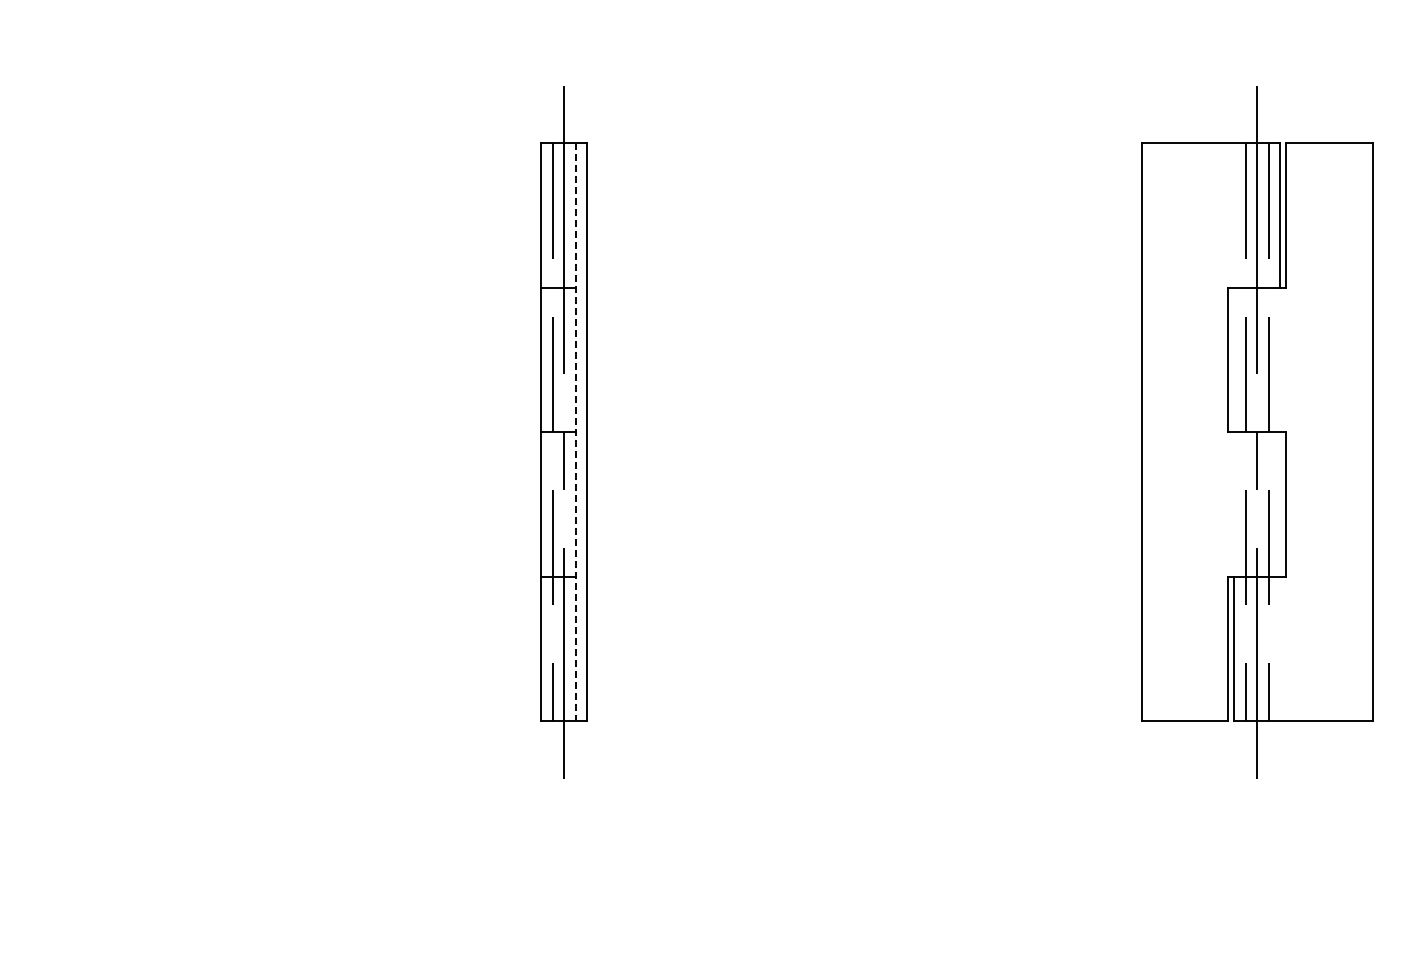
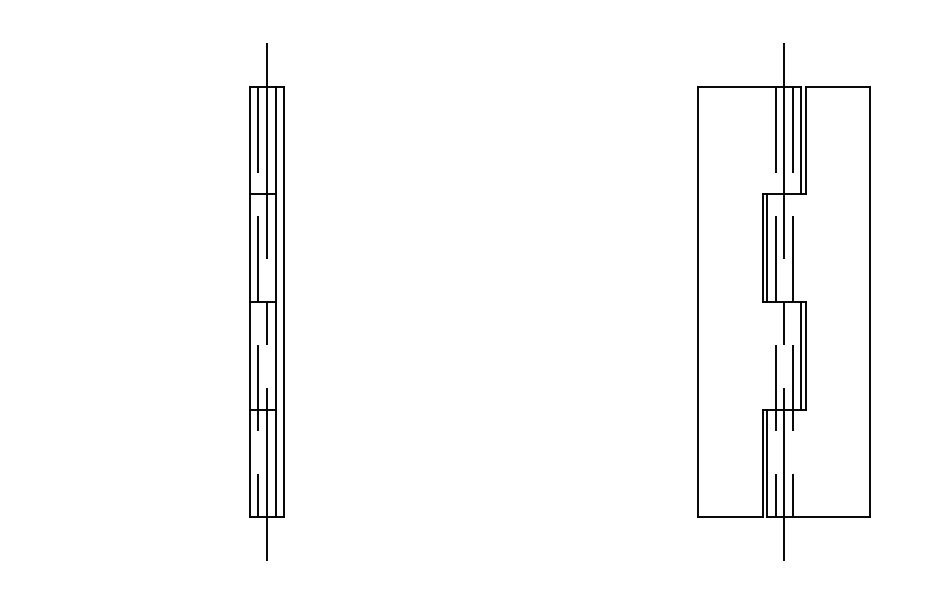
line: (1233, 359) -> (766, 247), added
line: (575, 432) -> (275, 302), dashed -> solid
line: (1280, 504) -> (801, 356), added

